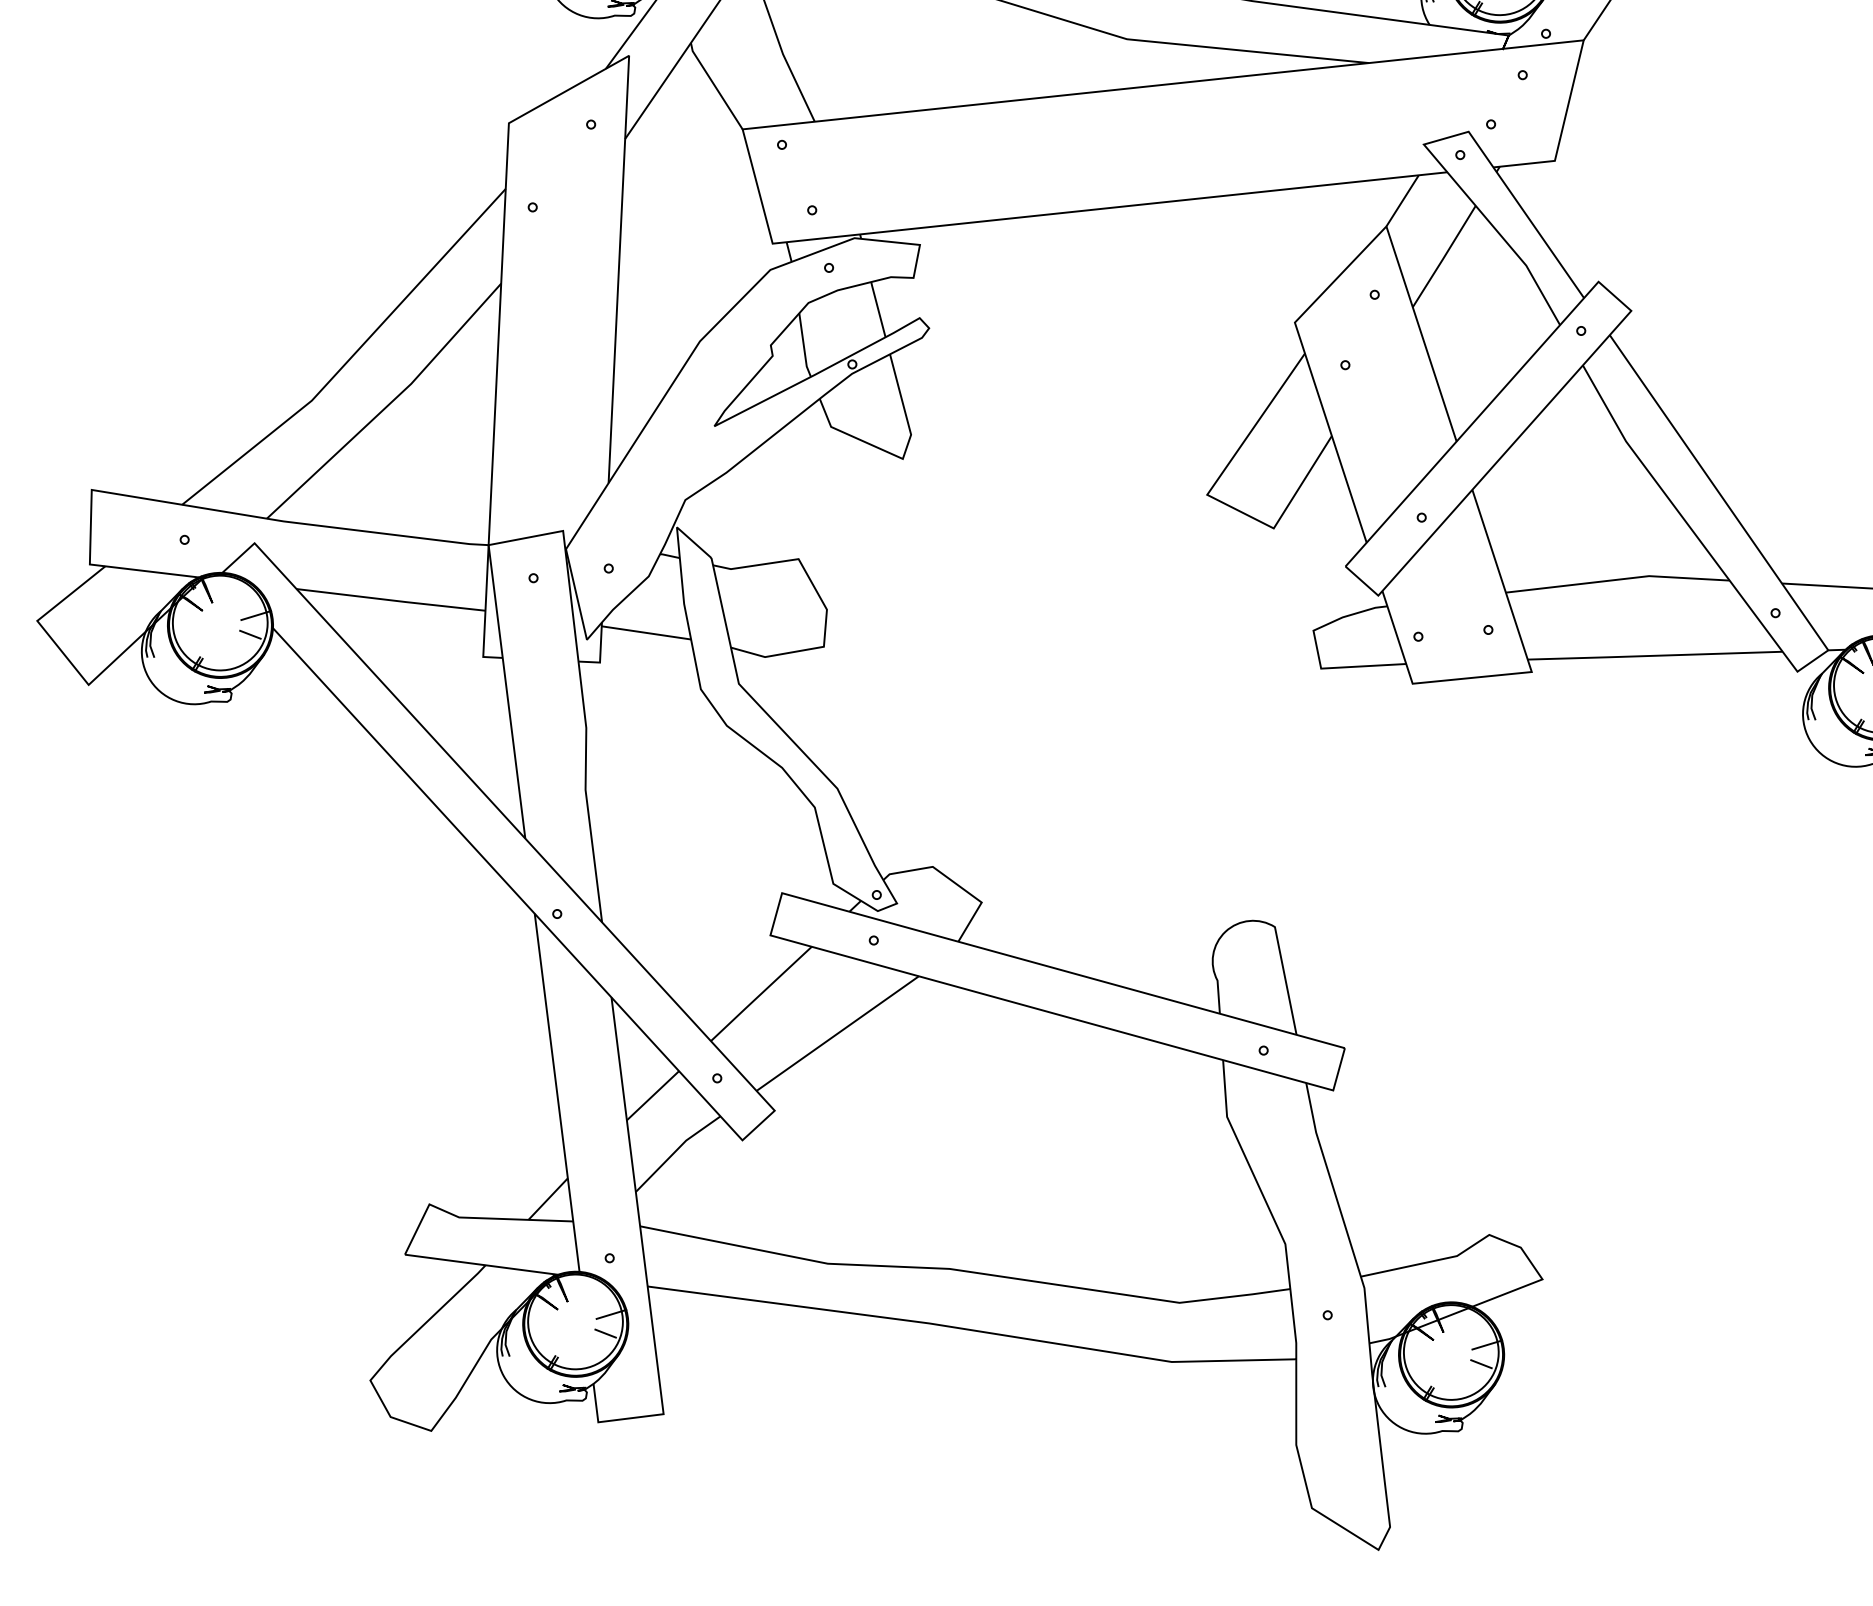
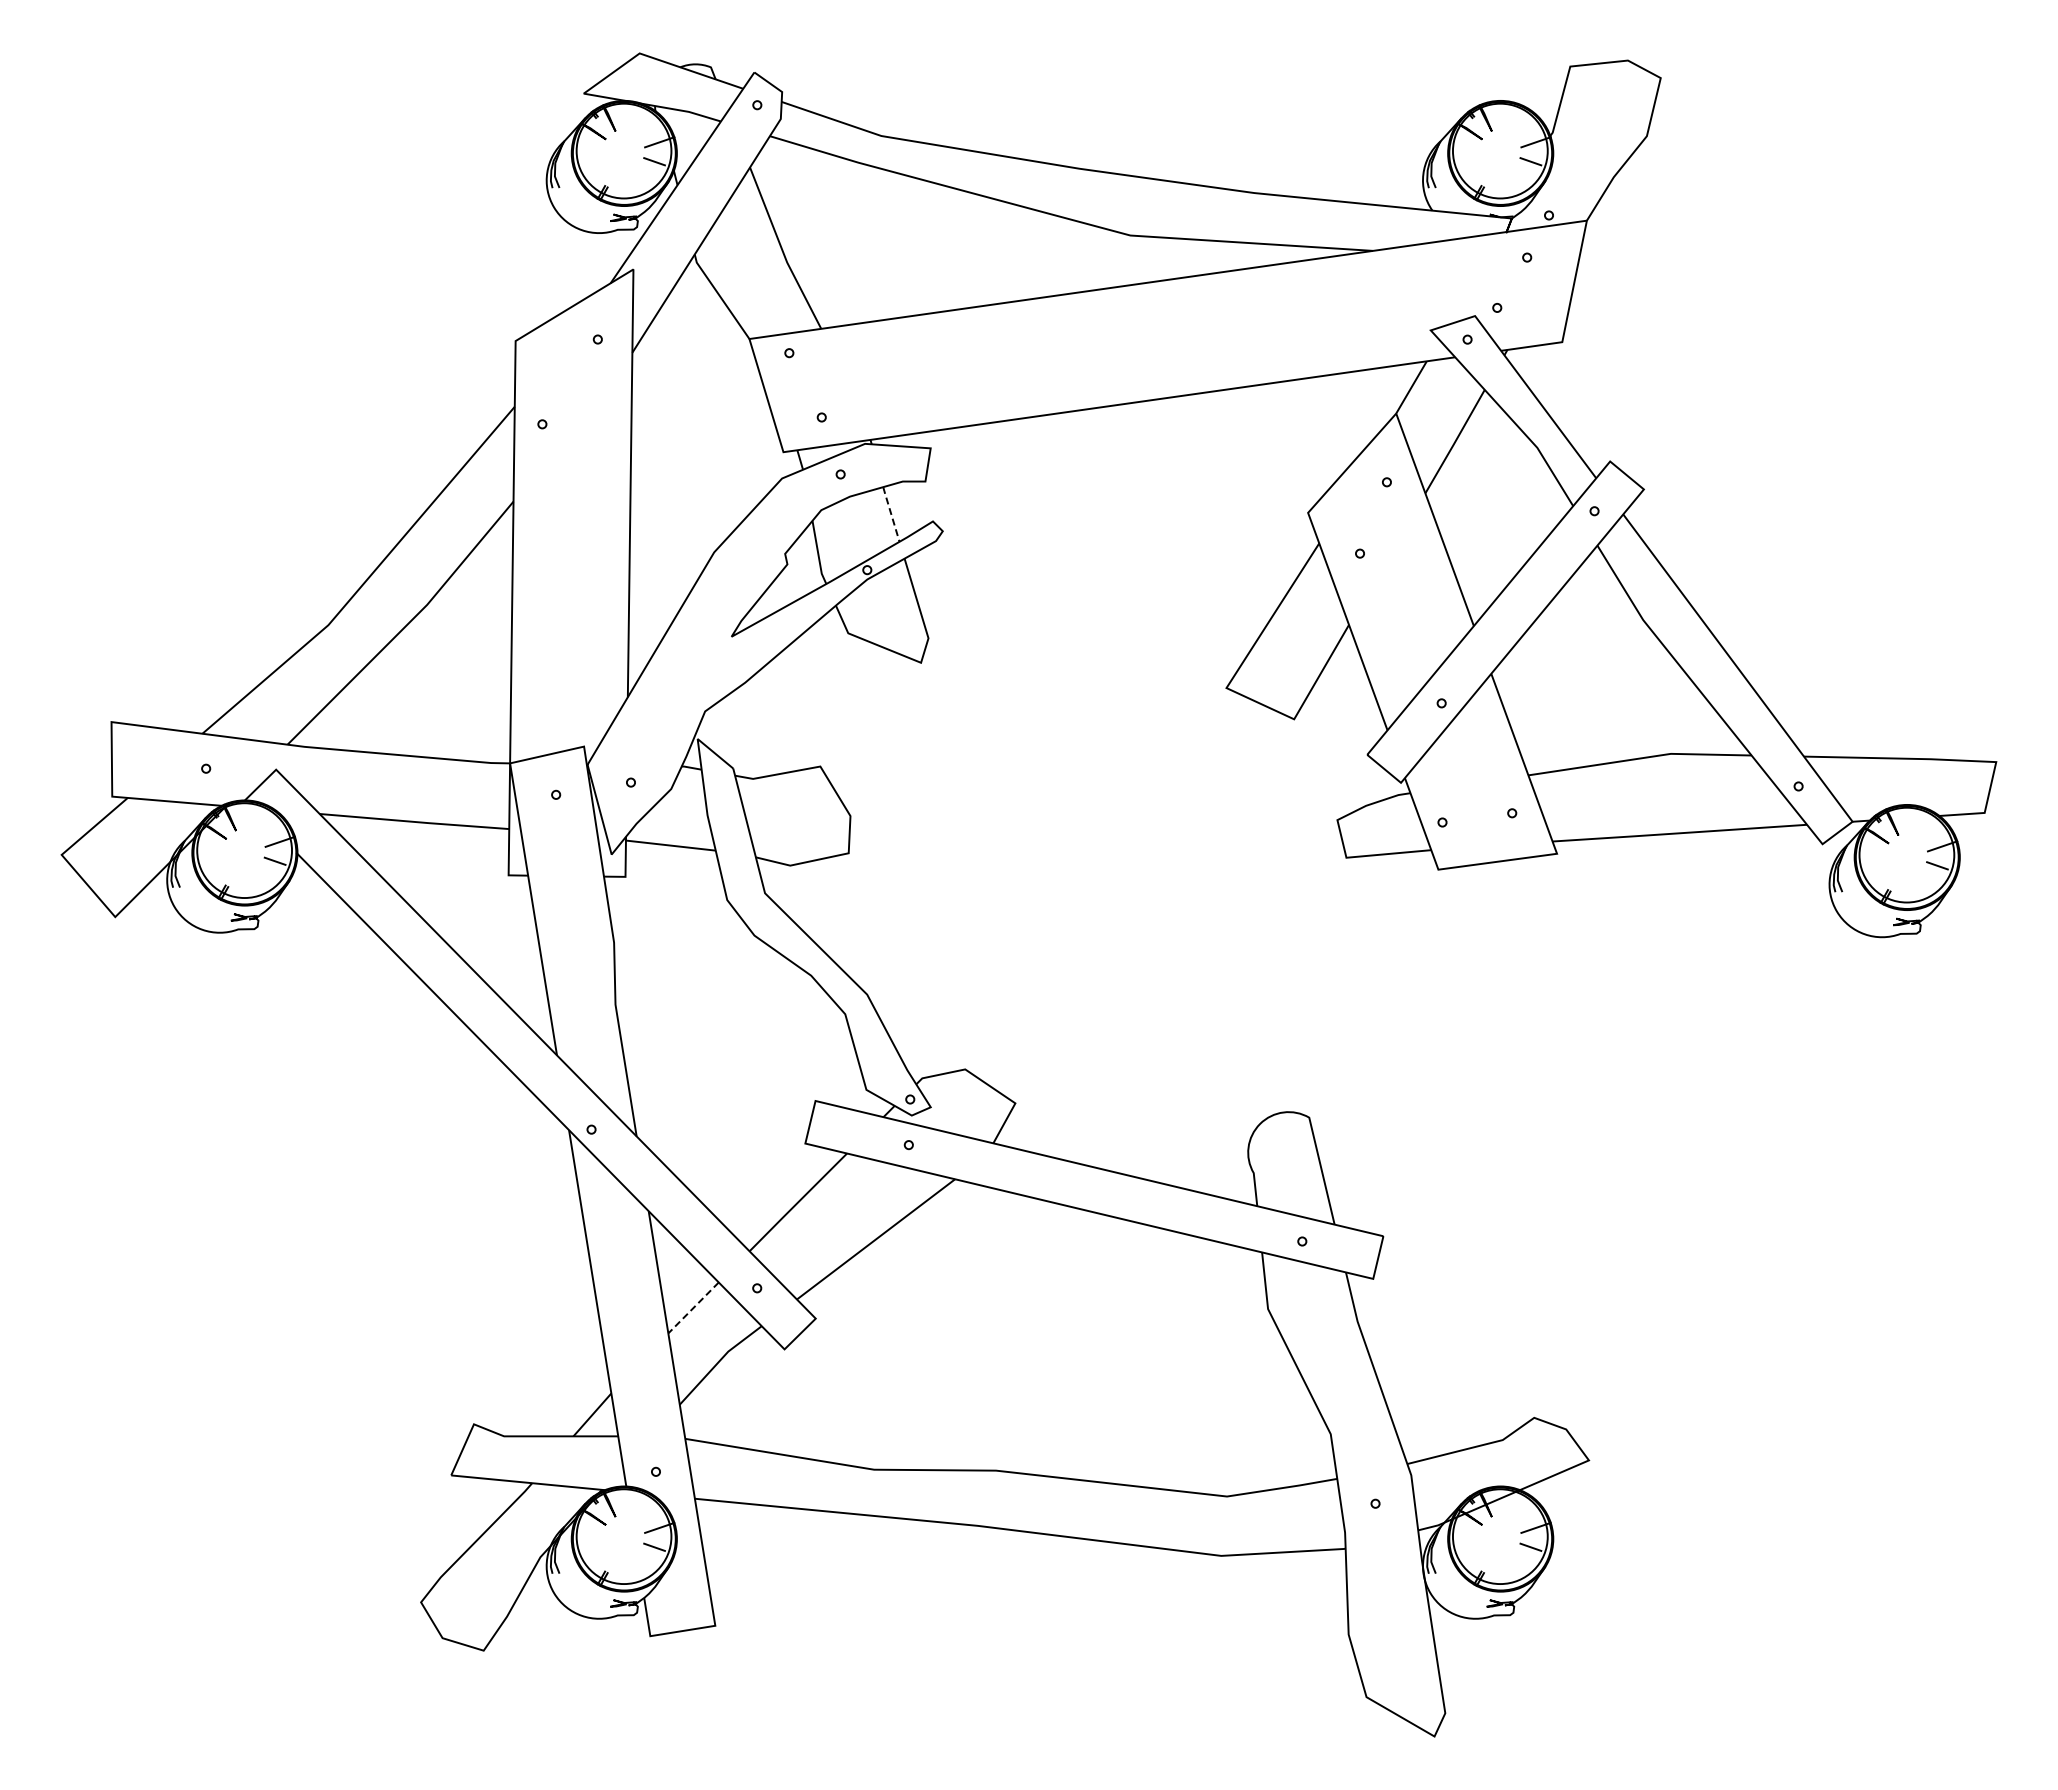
line: (878, 308) -> (891, 513), solid -> dashed
line: (652, 1095) -> (693, 1307), solid -> dashed

